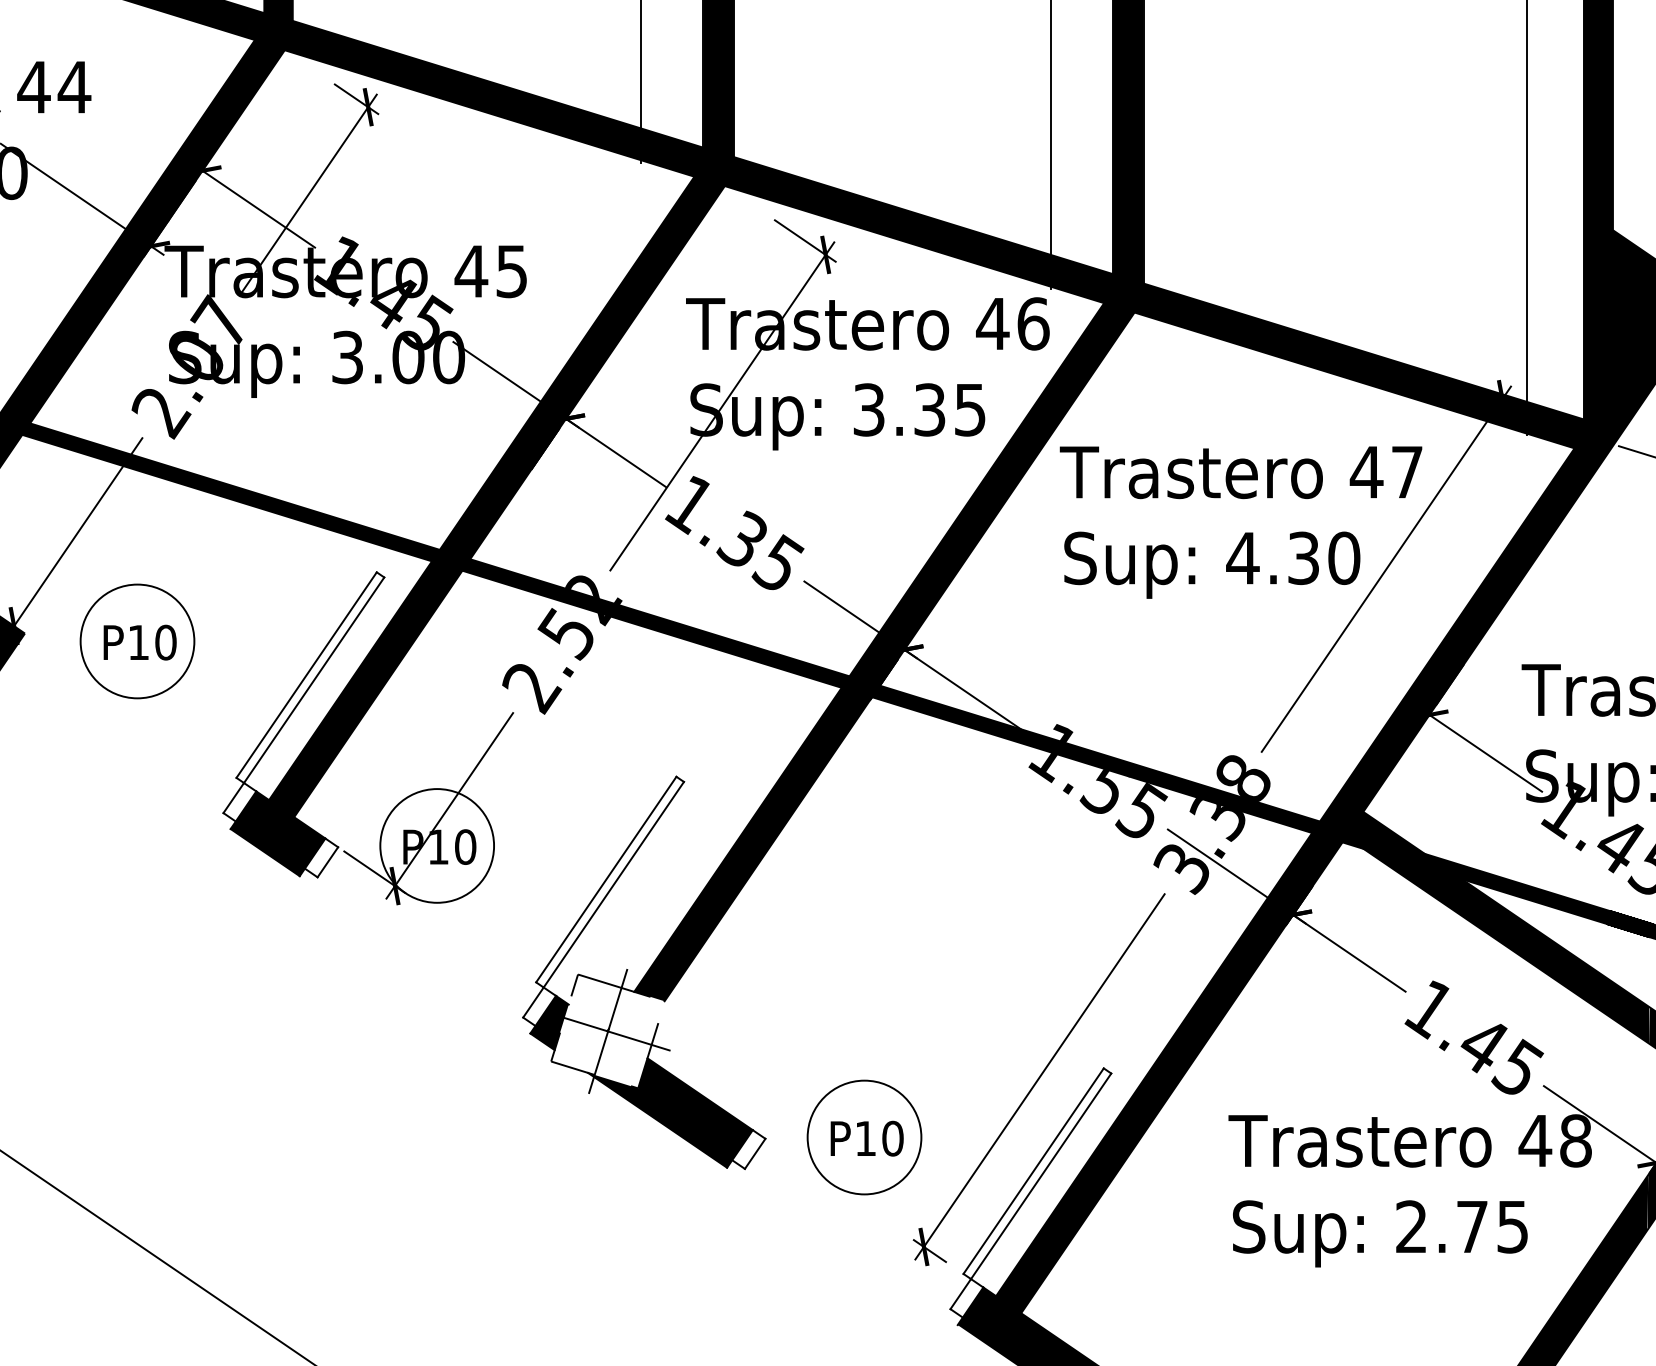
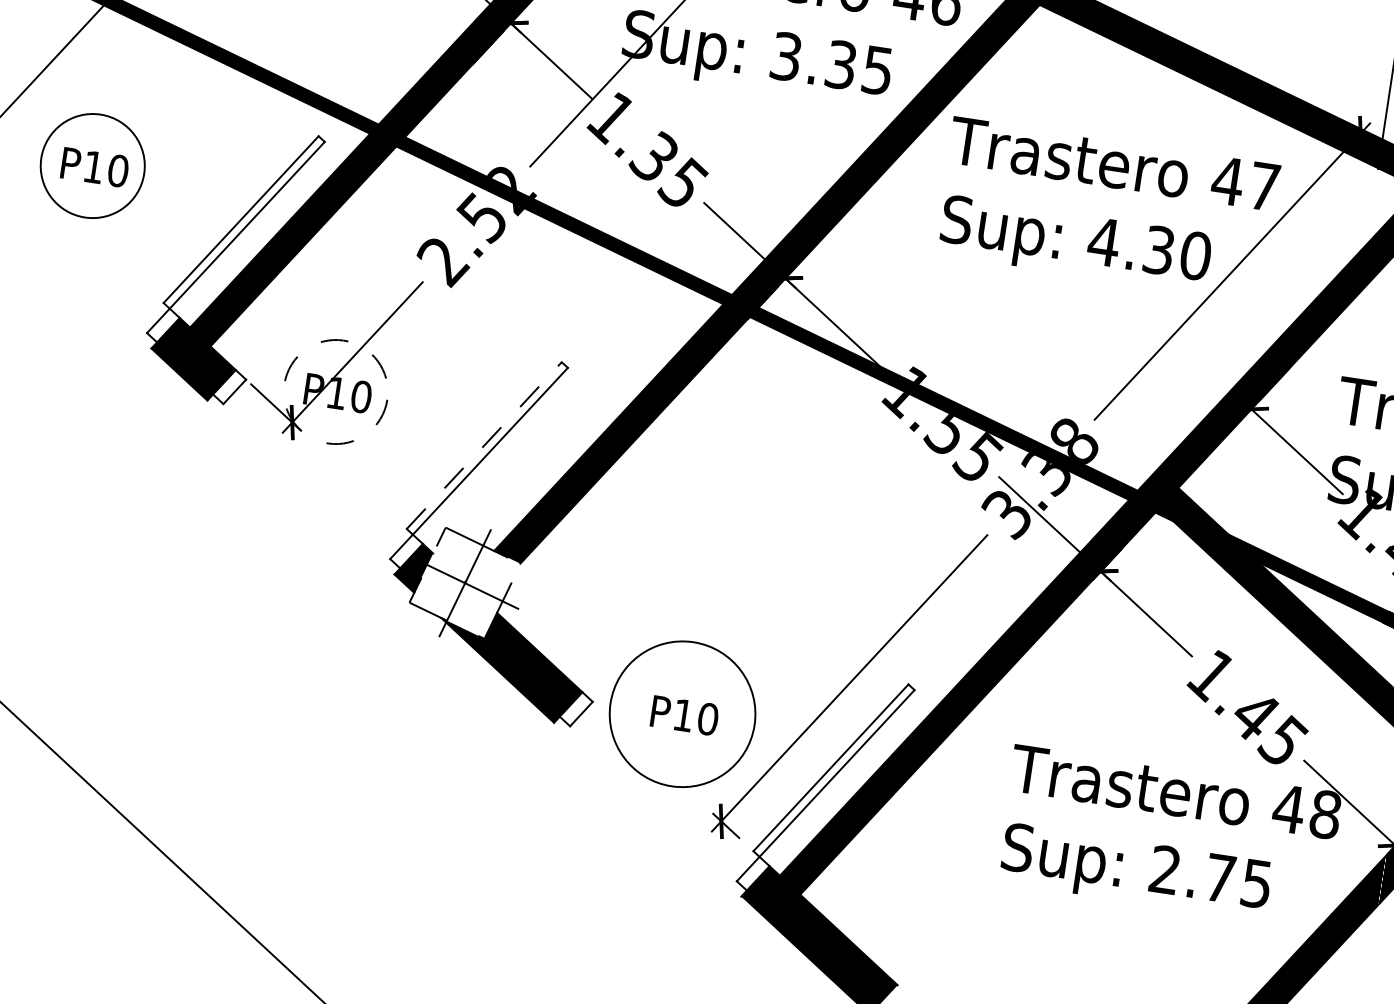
circle: (437, 845) -> (336, 391), solid -> dashed
line: (606, 879) -> (484, 445), solid -> dashed
circle: (864, 1137) -> (682, 714), size x1.4

